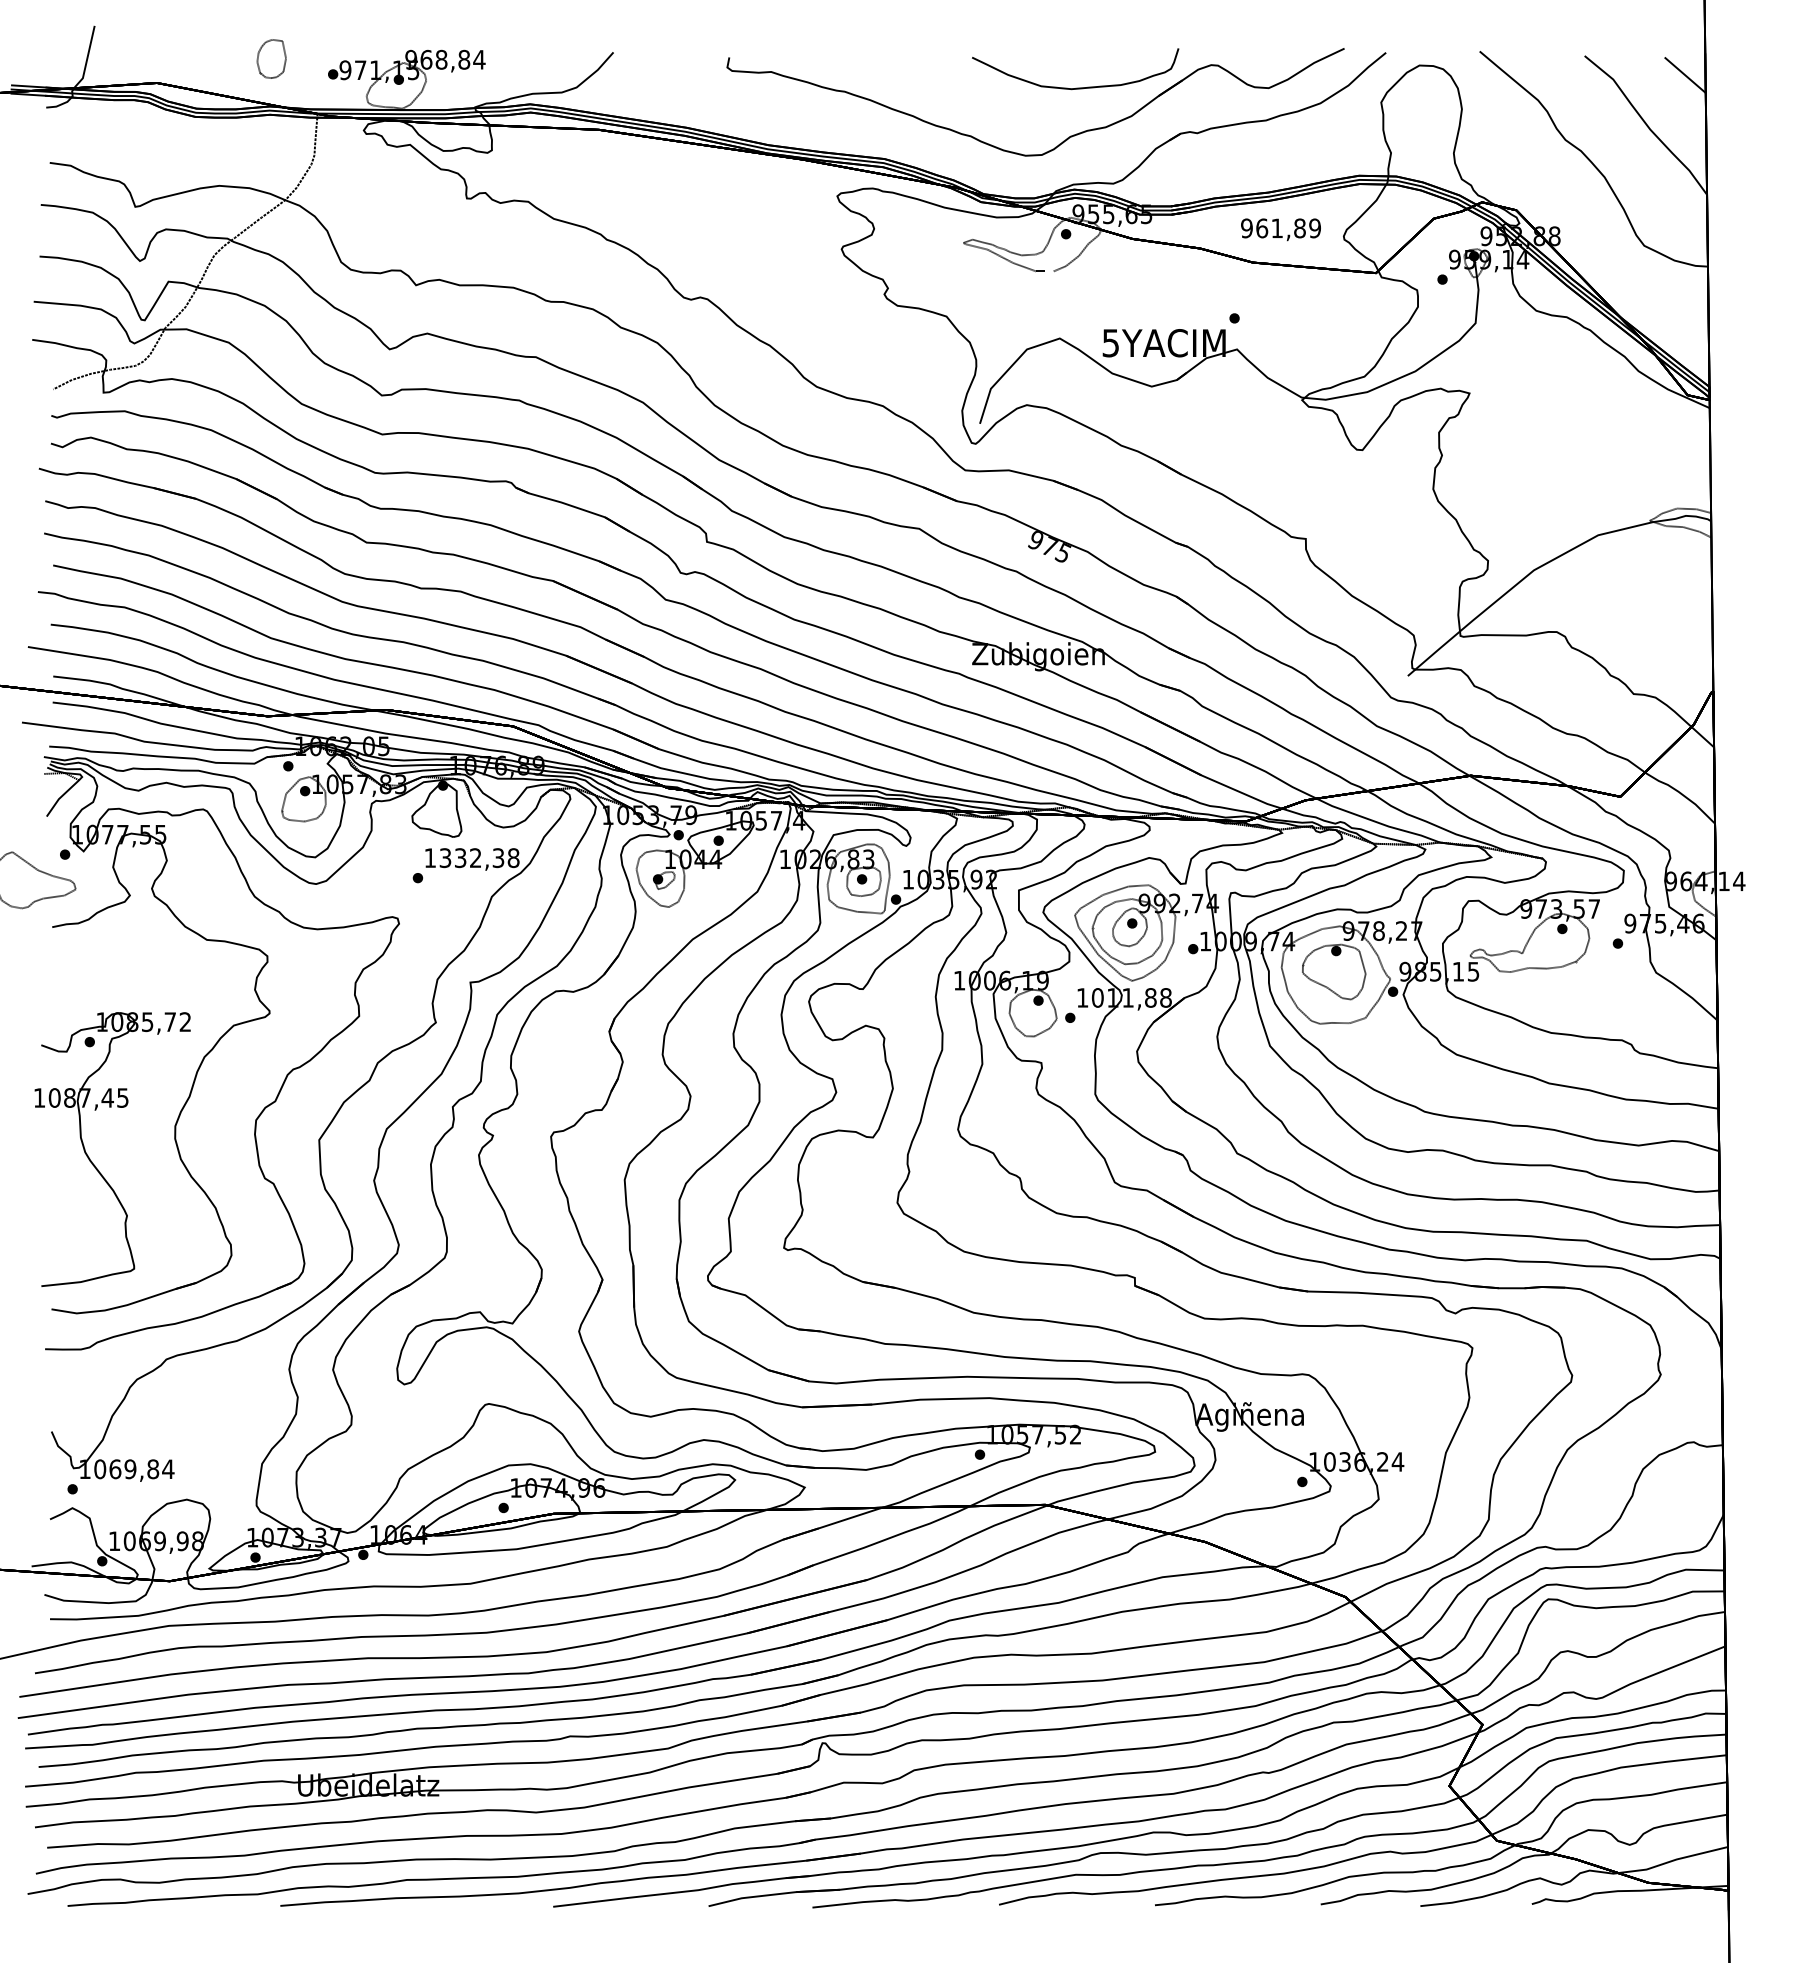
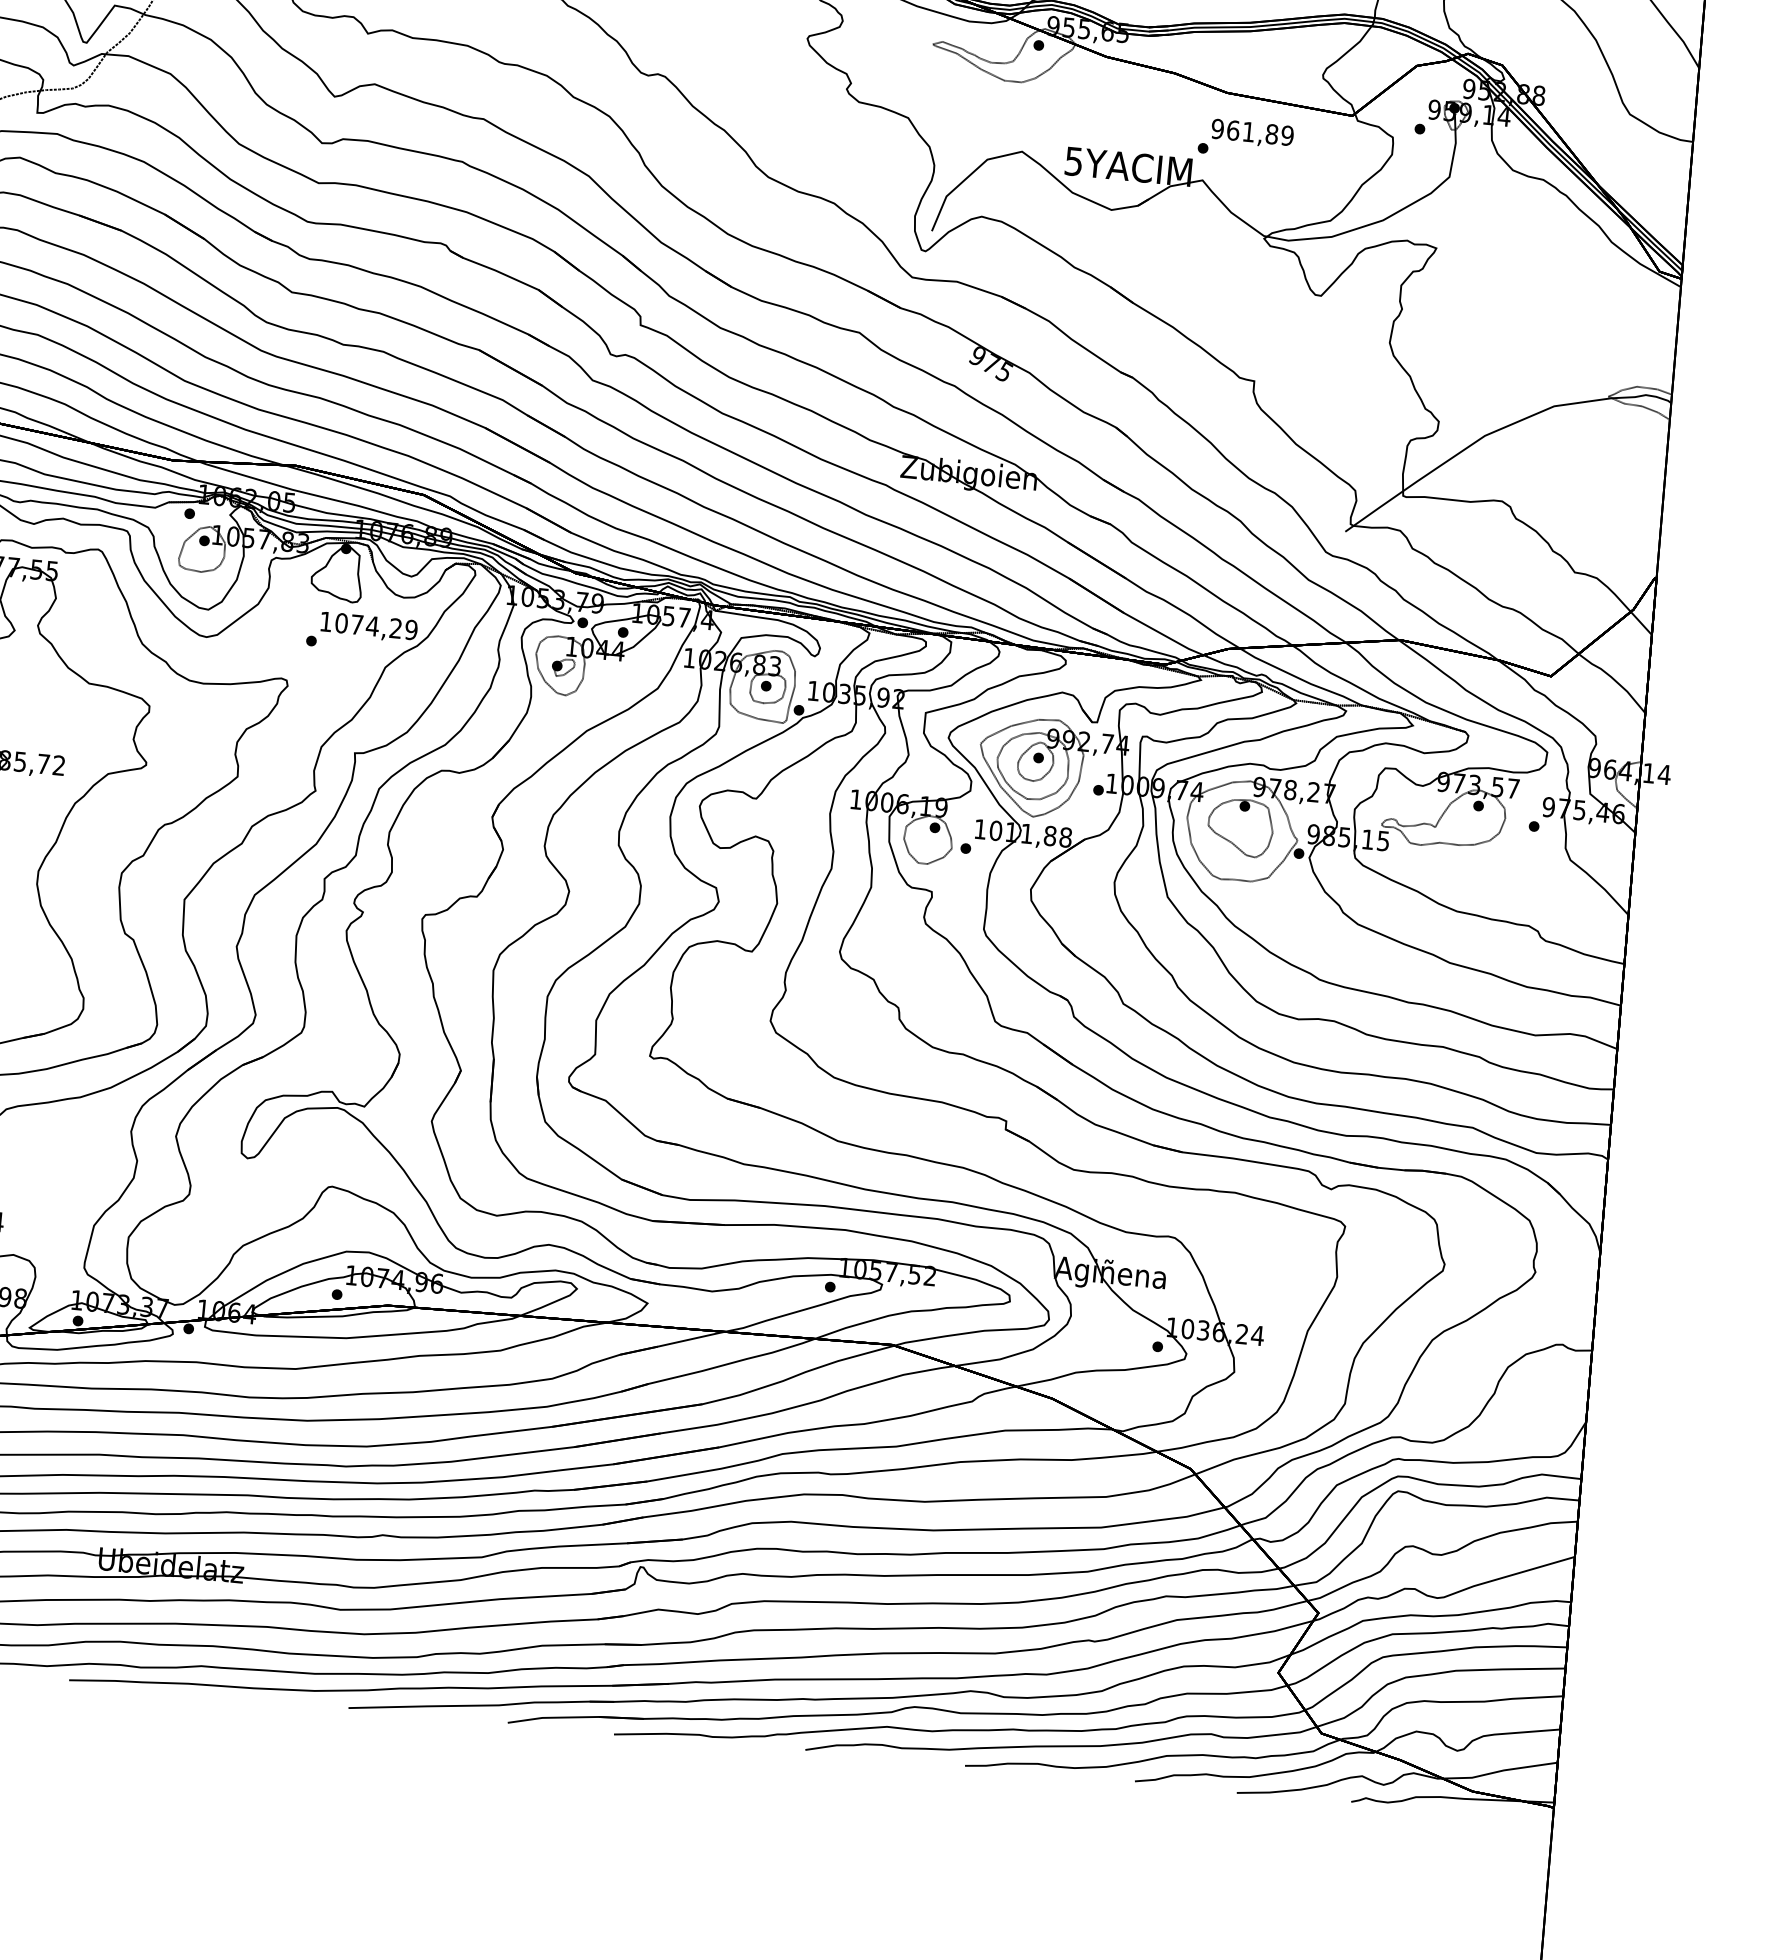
text: (1280, 229) -> (1251, 133), moved
text: (479, 858) -> (376, 627), 1332,38 -> 1074,29

